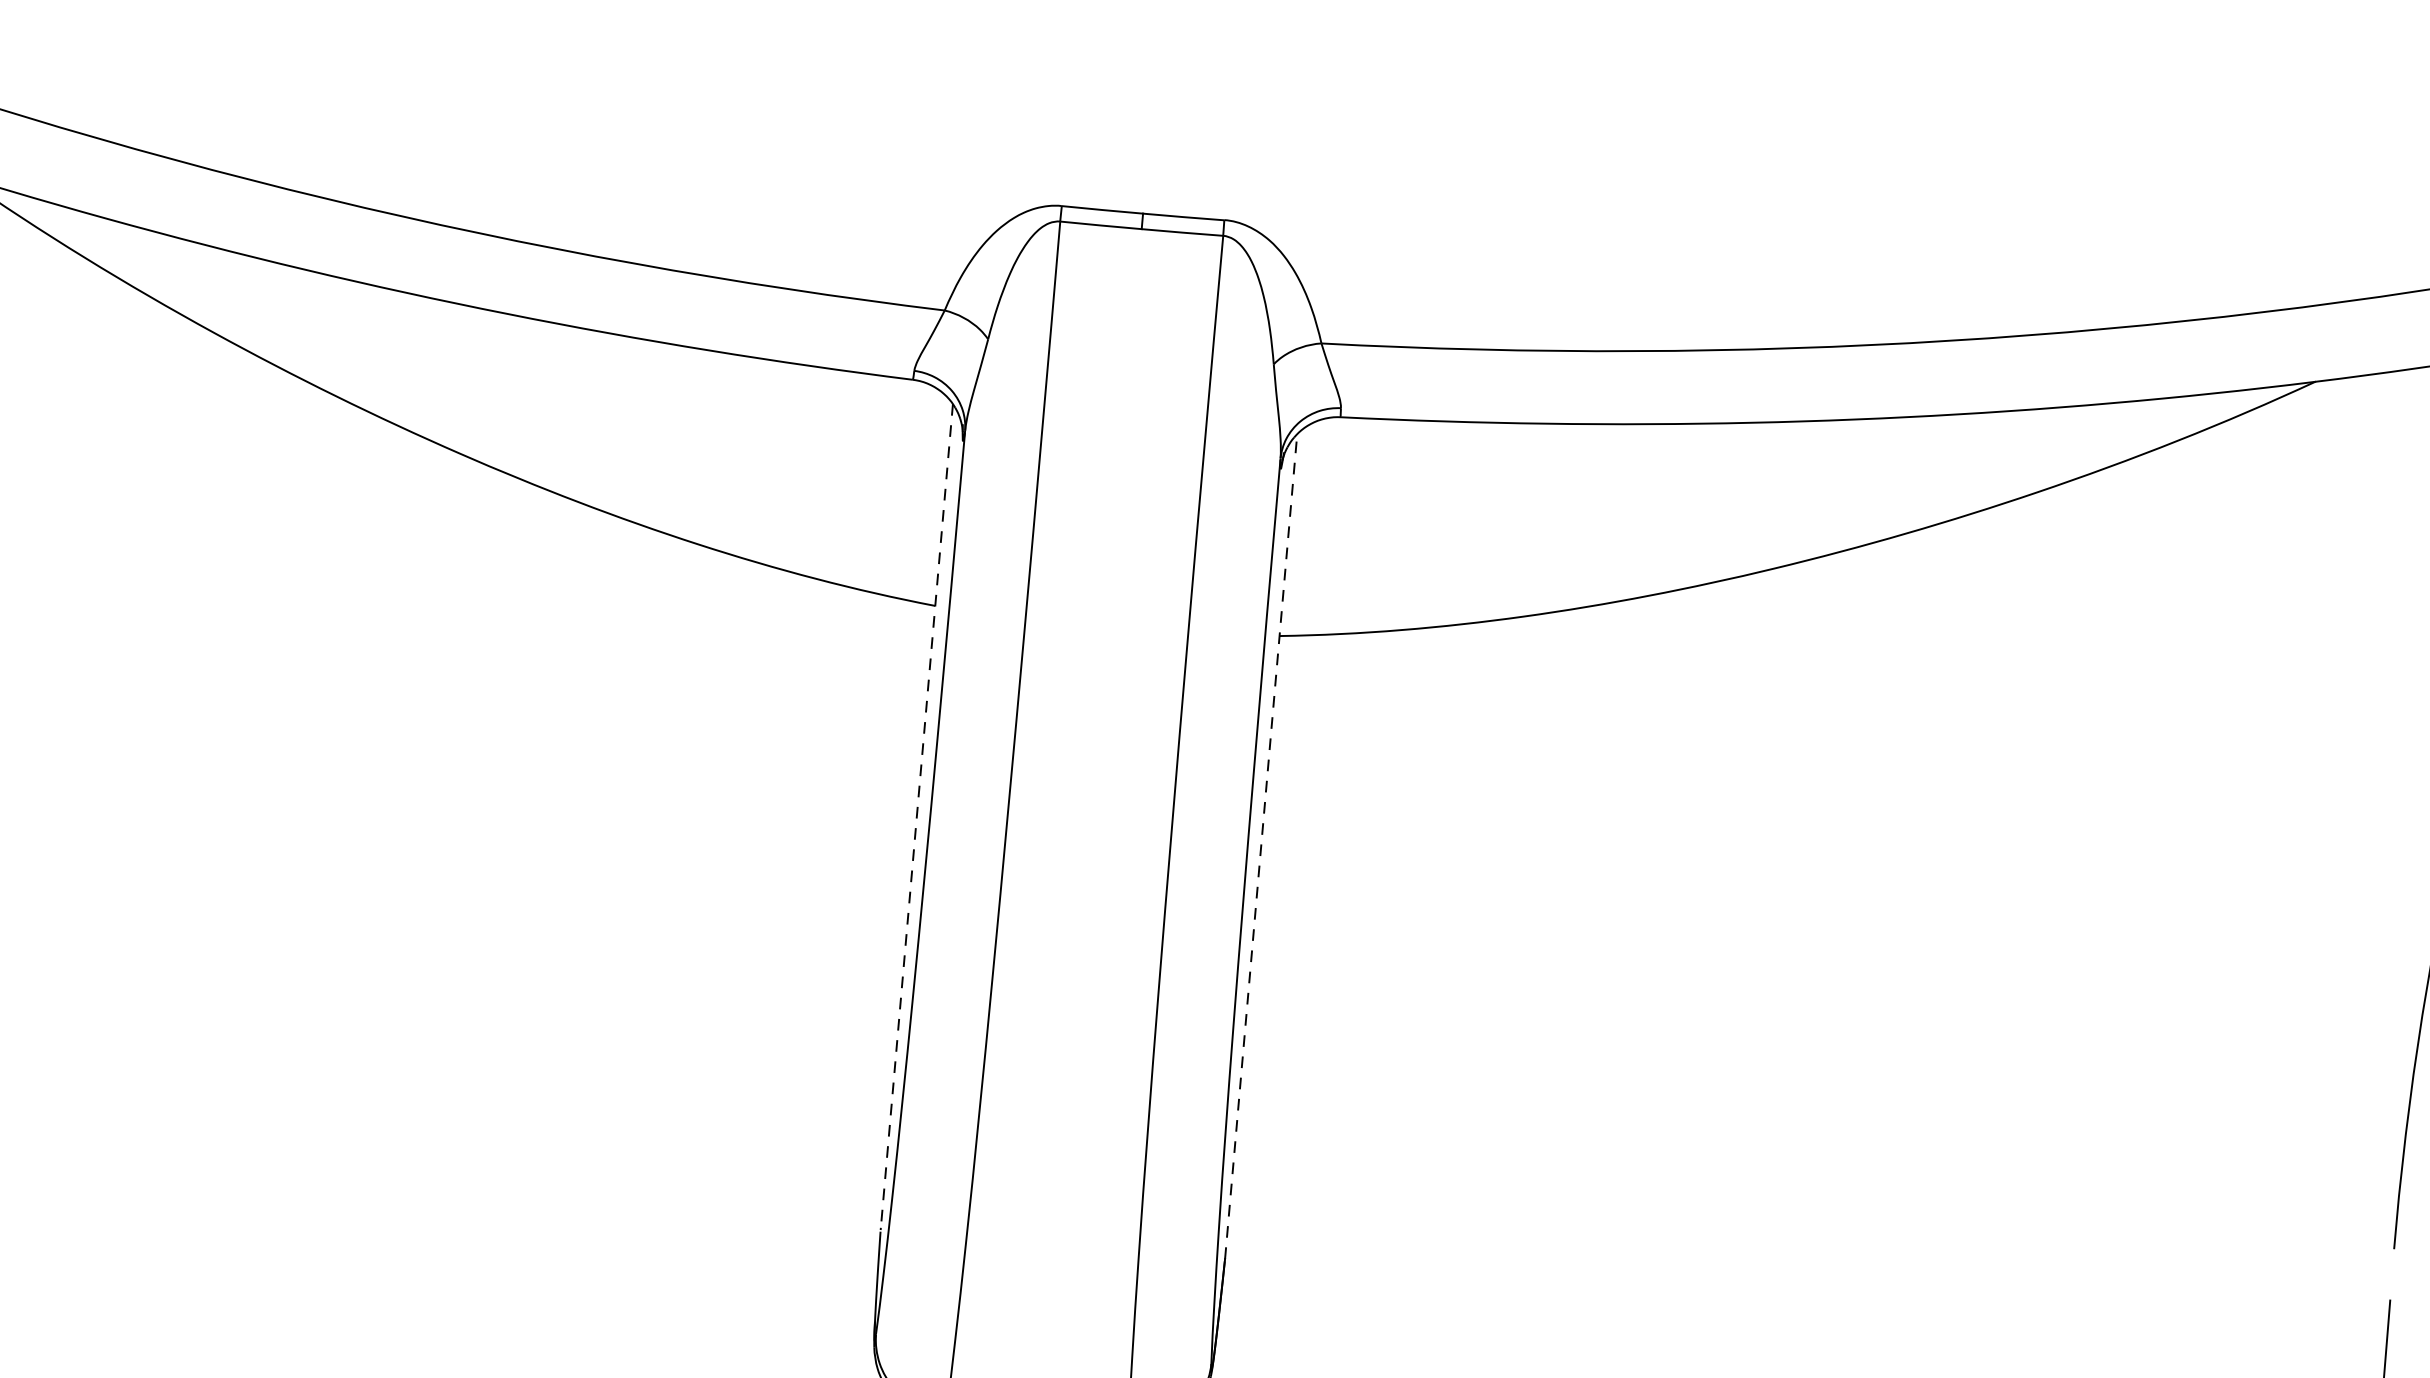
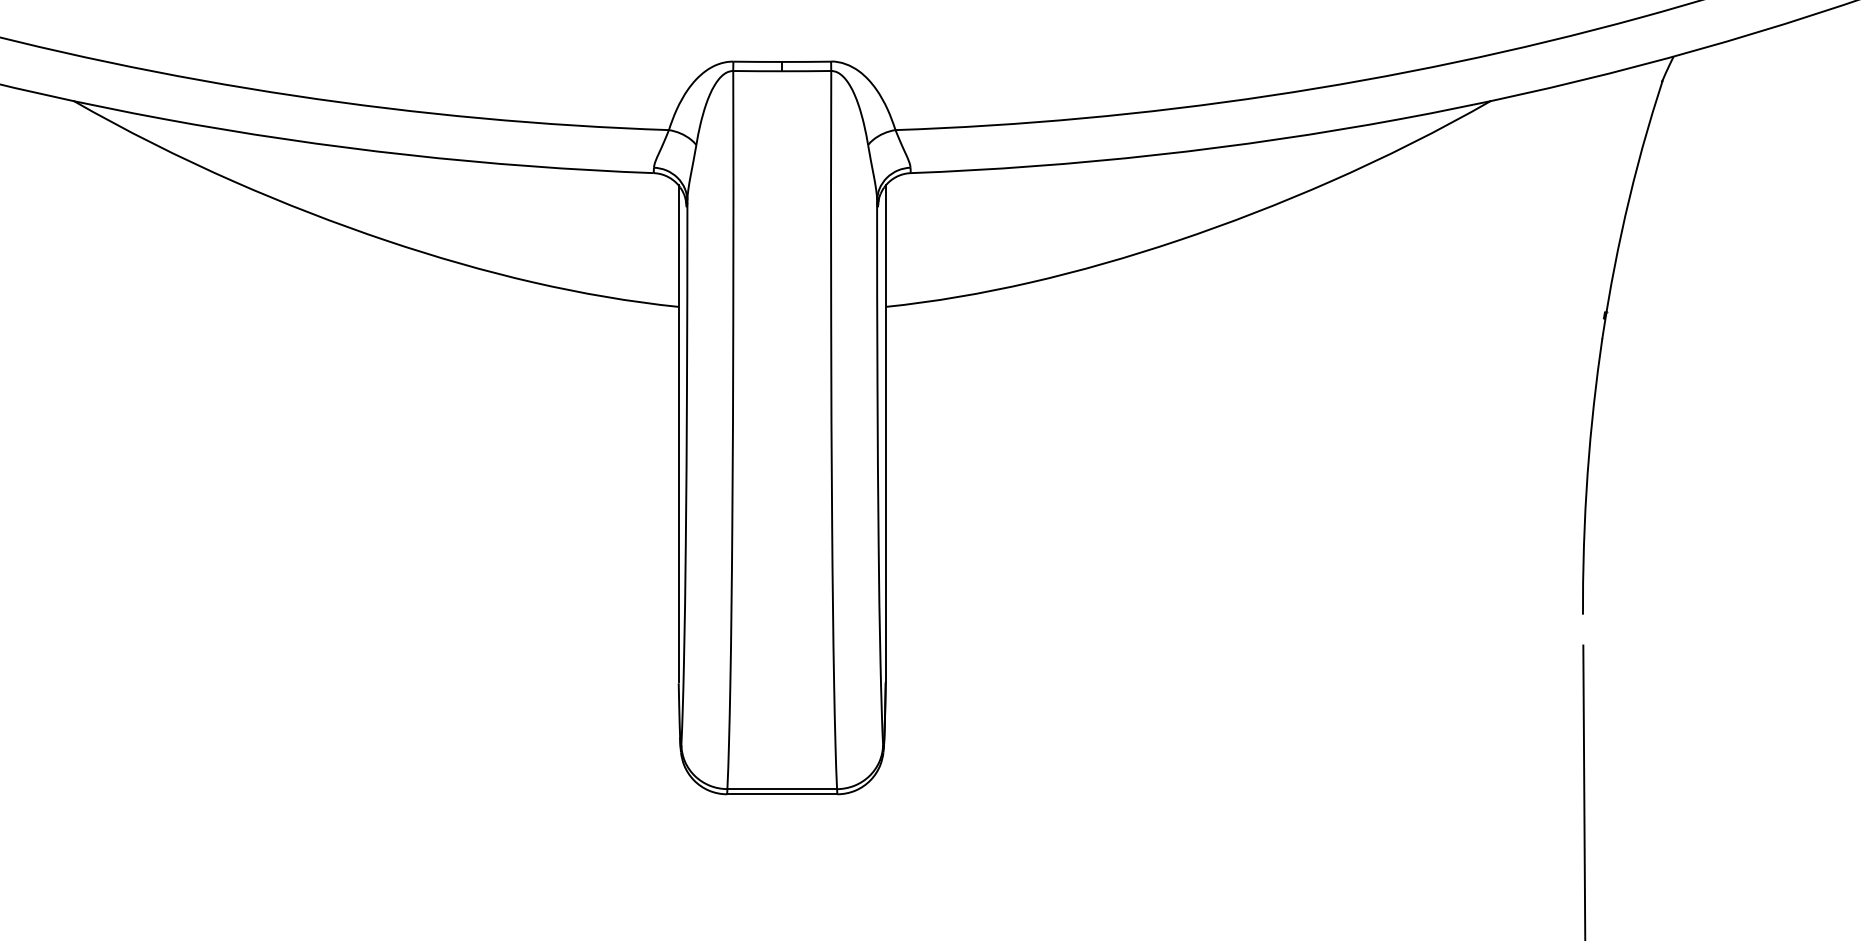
line: (916, 818) -> (678, 434), dashed -> solid
line: (1260, 846) -> (885, 433), dashed -> solid

